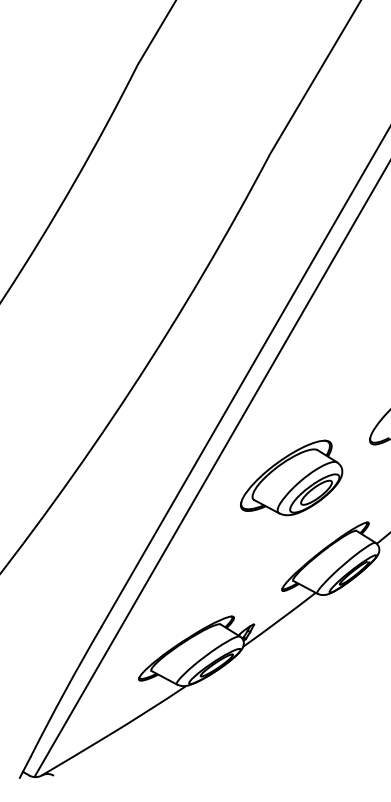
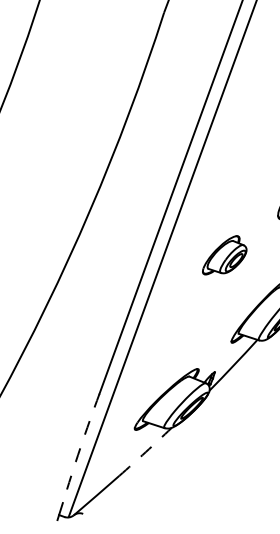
part: (291, 477) -> (223, 255), size x0.6
arc: (65, 691) -> (80, 448), solid -> dashed
arc: (147, 711) -> (145, 452), solid -> dashed

